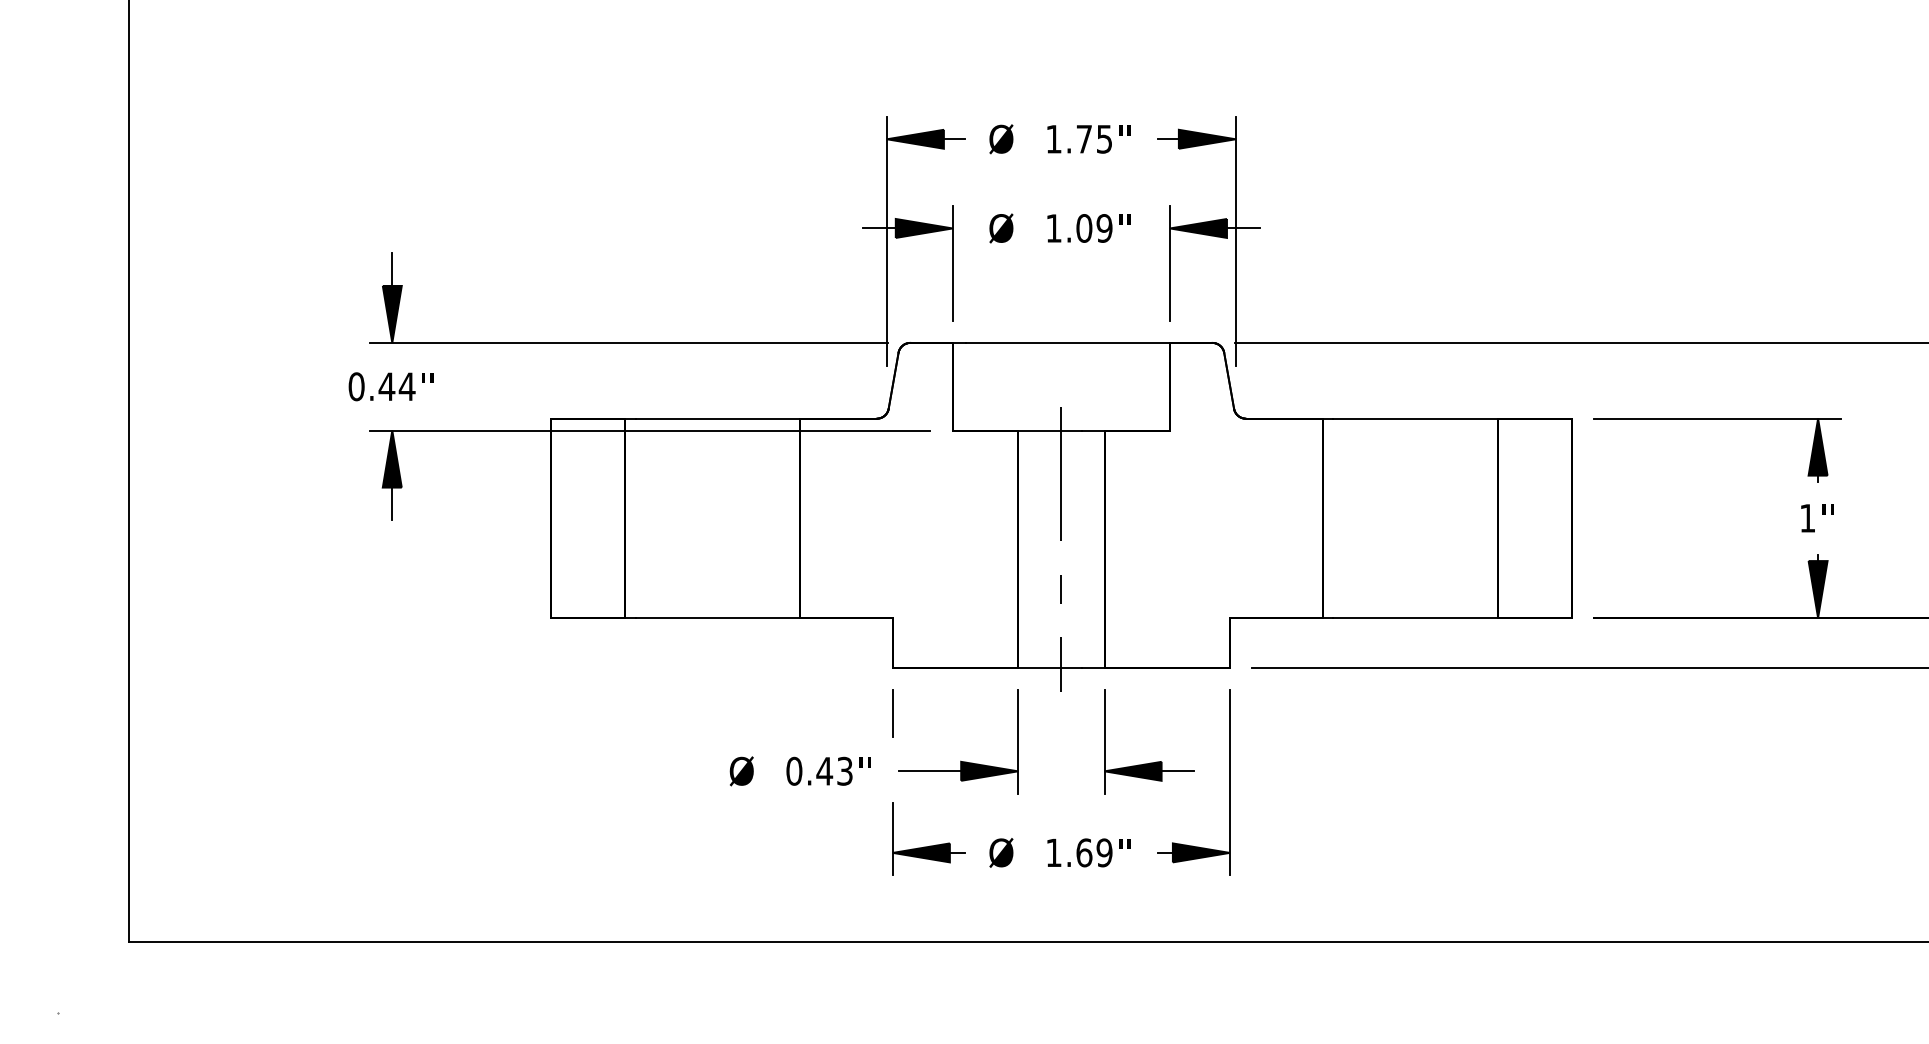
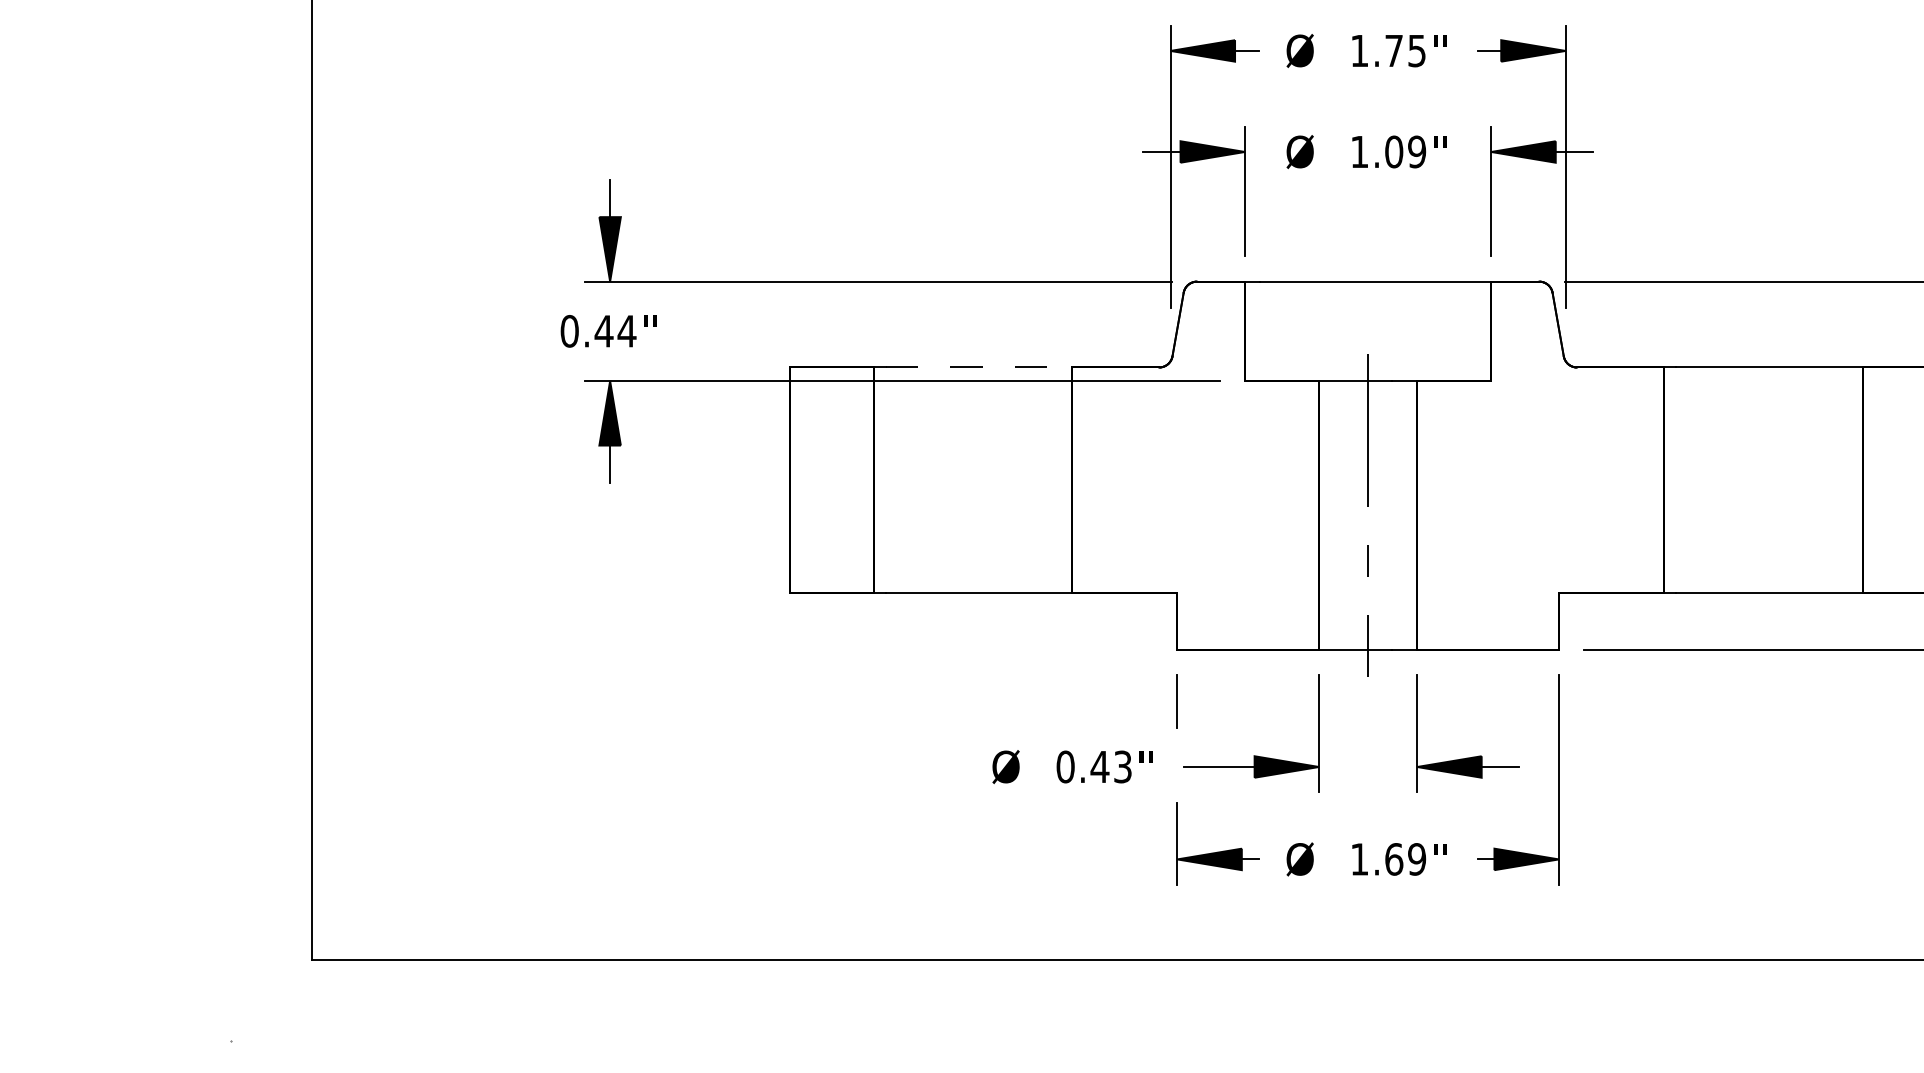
line: (718, 418) -> (979, 367), solid -> dashed

